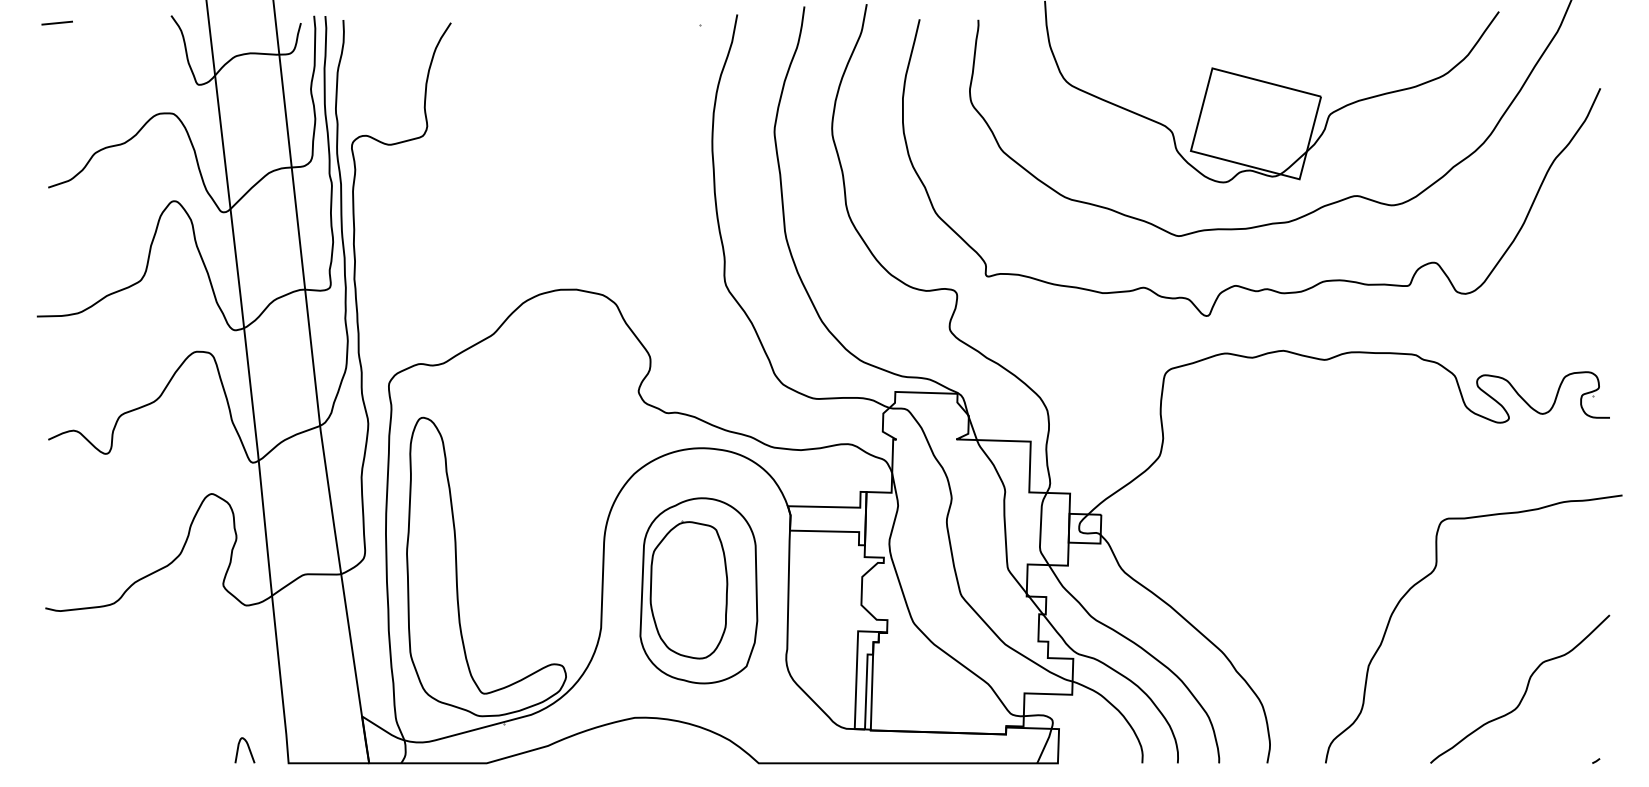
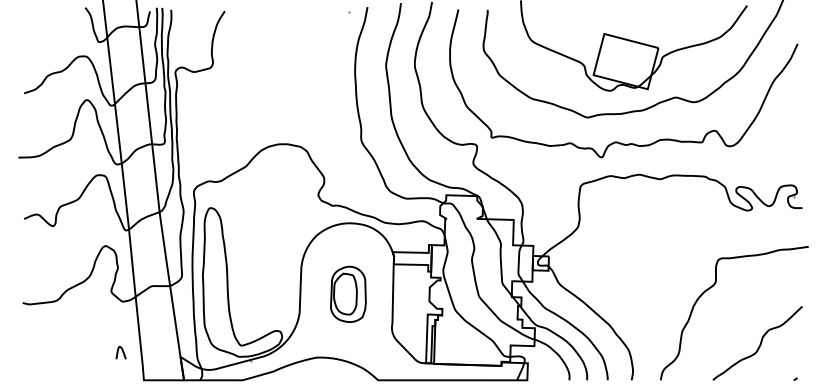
line: (57, 21) -> (28, 10), removed
part: (699, 591) -> (348, 294), size x0.6
curve: (239, 749) -> (118, 352), moved

